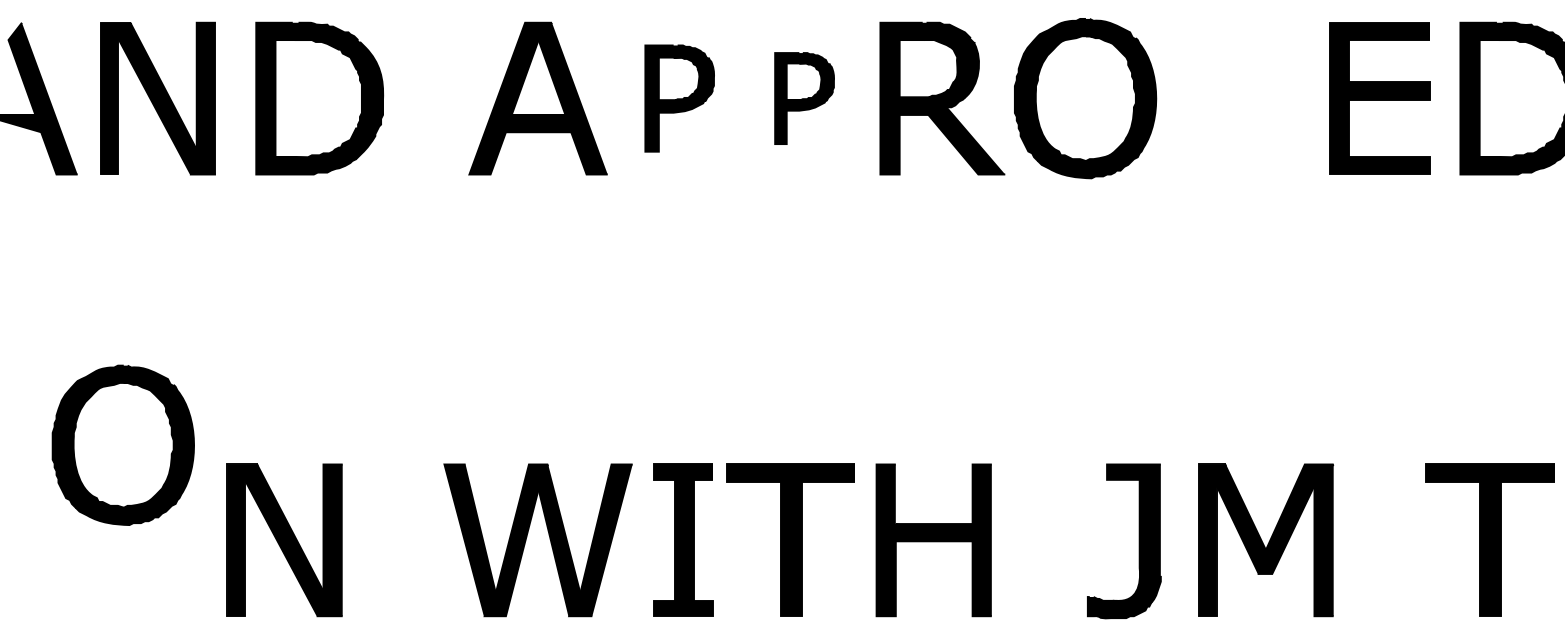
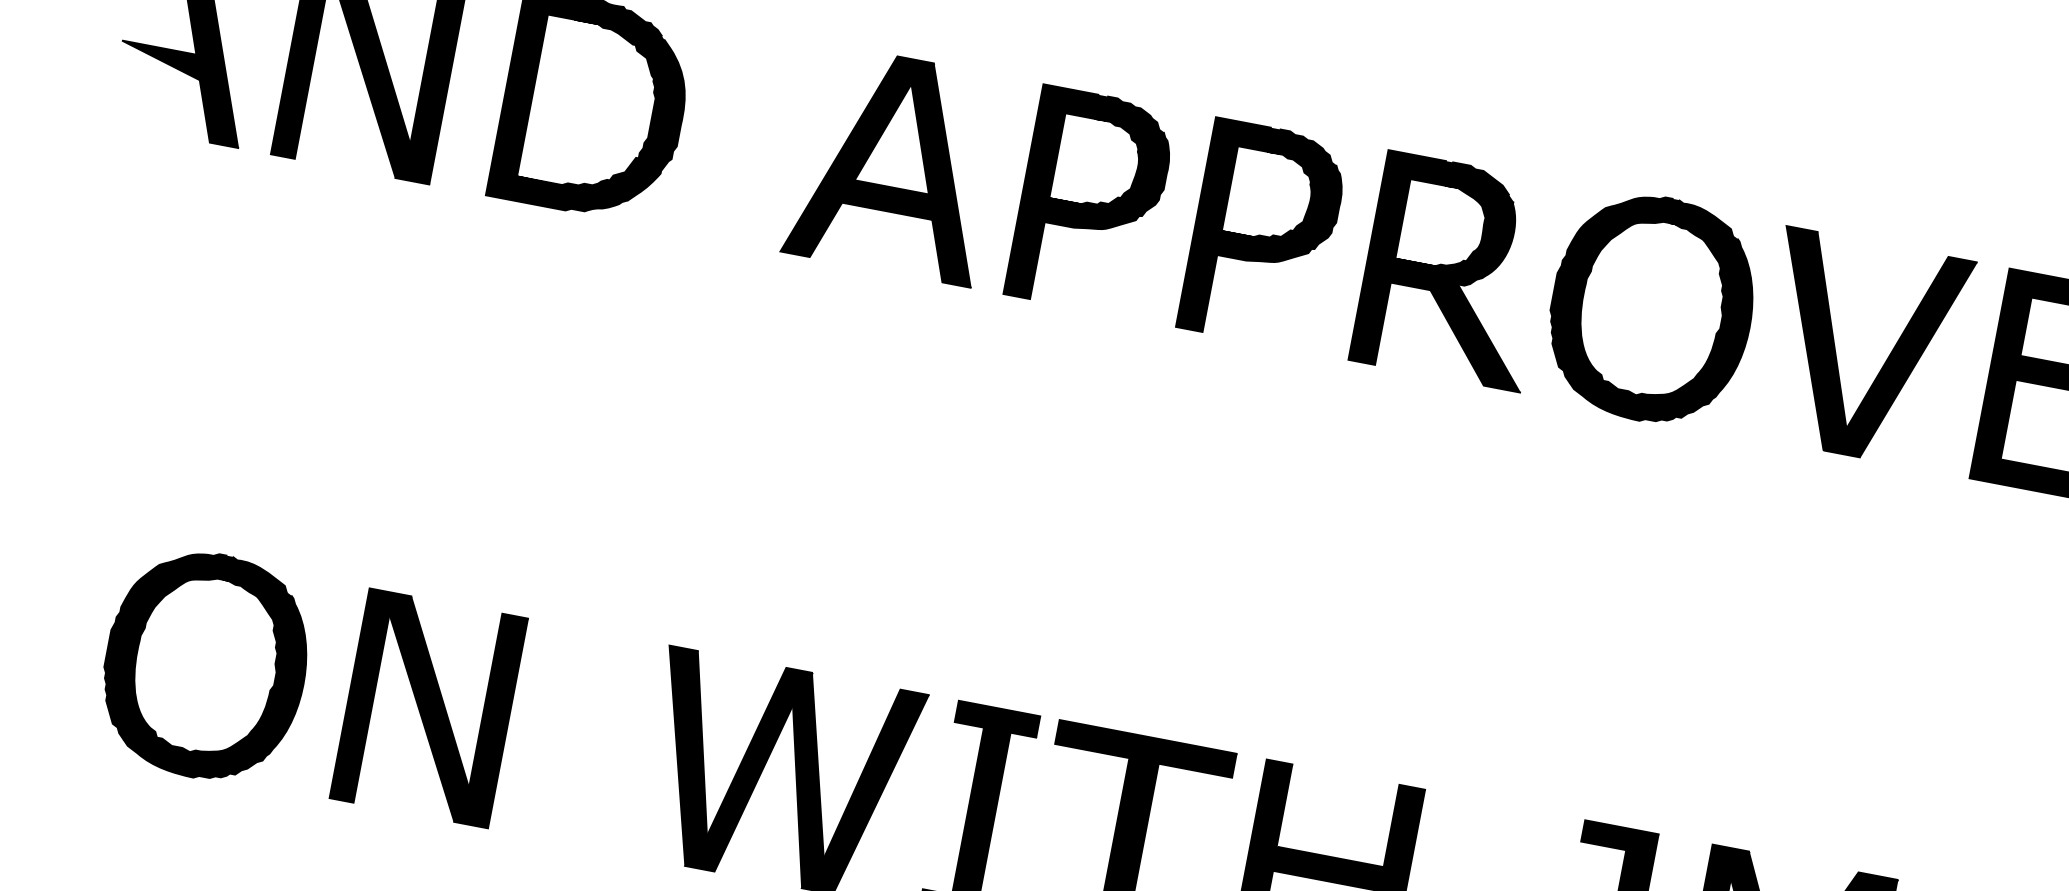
part: (679, 98) -> (1090, 201), size x1.43
part: (804, 98) -> (1263, 234), size x1.67
part: (1219, 102) -> (1836, 349), added
part: (122, 444) -> (204, 664), moved

